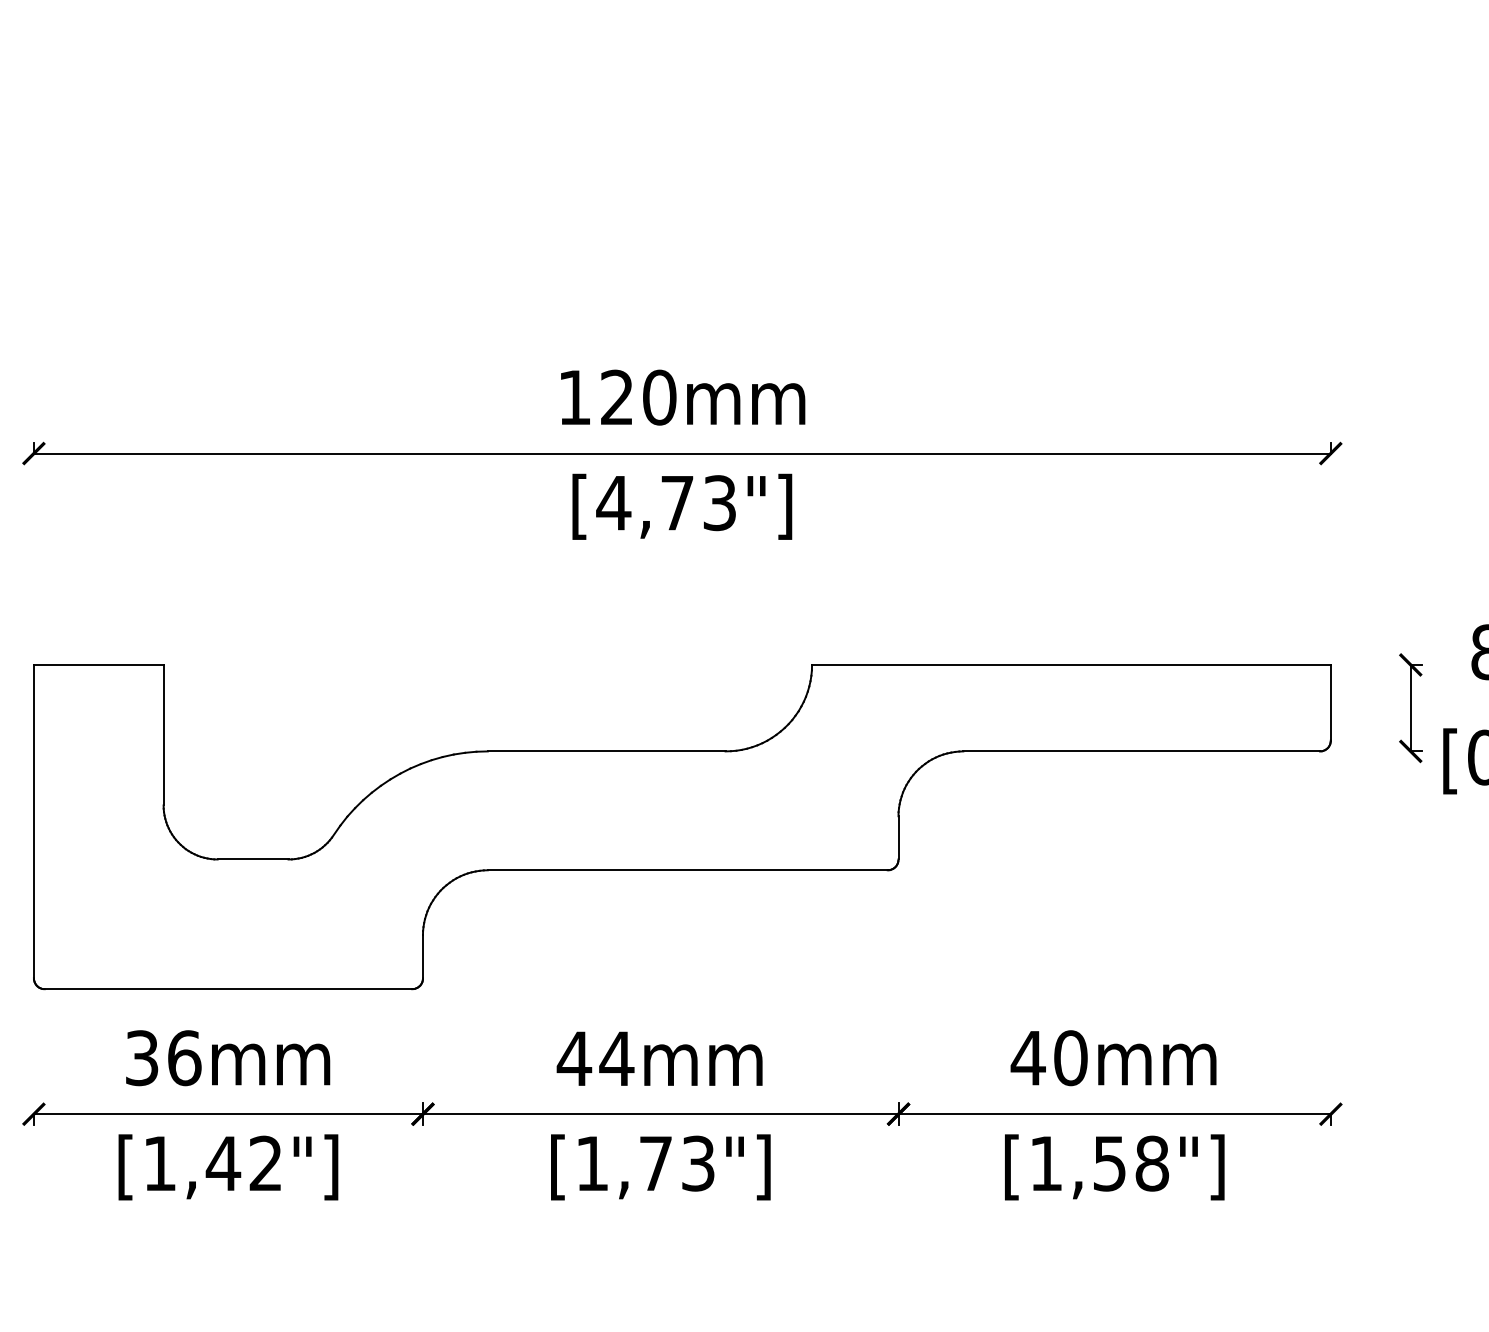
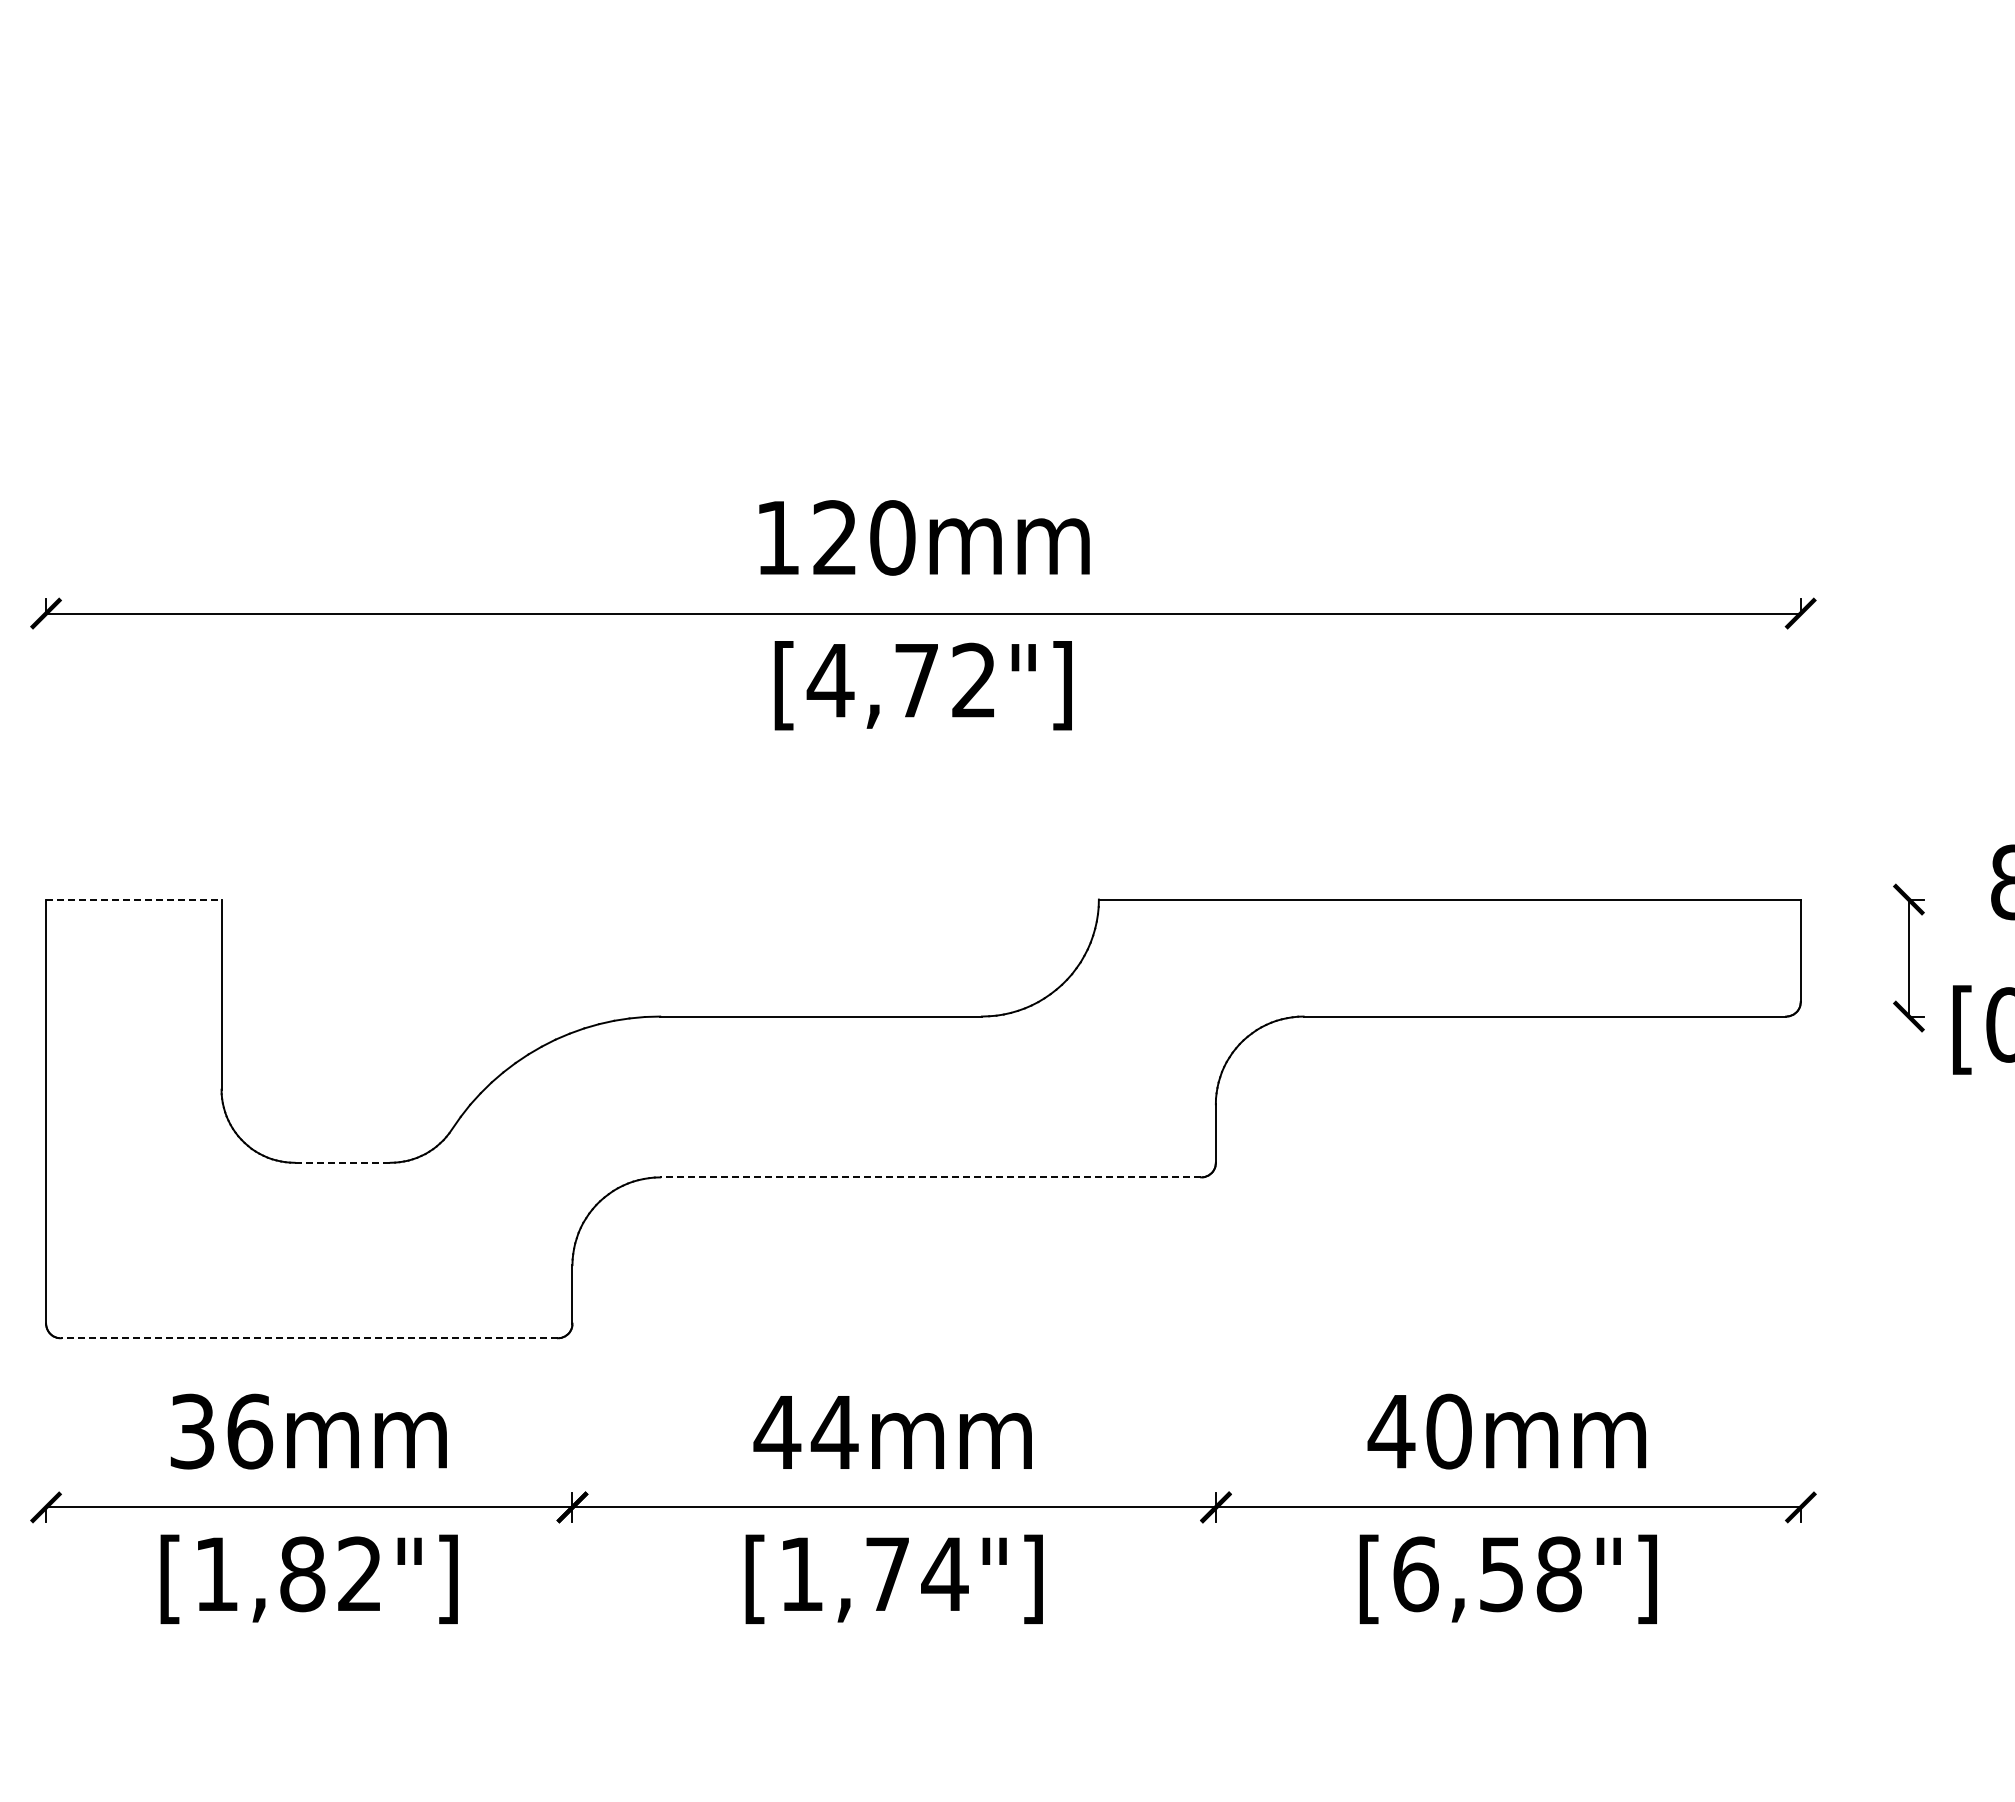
text: (719, 503) -> (973, 680), [4,73"] -> [4,72"]
line: (98, 664) -> (133, 899), solid -> dashed
line: (252, 859) -> (342, 1162), solid -> dashed
line: (687, 870) -> (930, 1177), solid -> dashed
line: (228, 989) -> (309, 1338), solid -> dashed
text: (223, 1163) -> (302, 1574), [1,42"] -> [1,82"]
text: (697, 1163) -> (944, 1574), [1,73"] -> [1,74"]
text: (1046, 1163) -> (1415, 1574), [1,58"] -> [6,58"]

